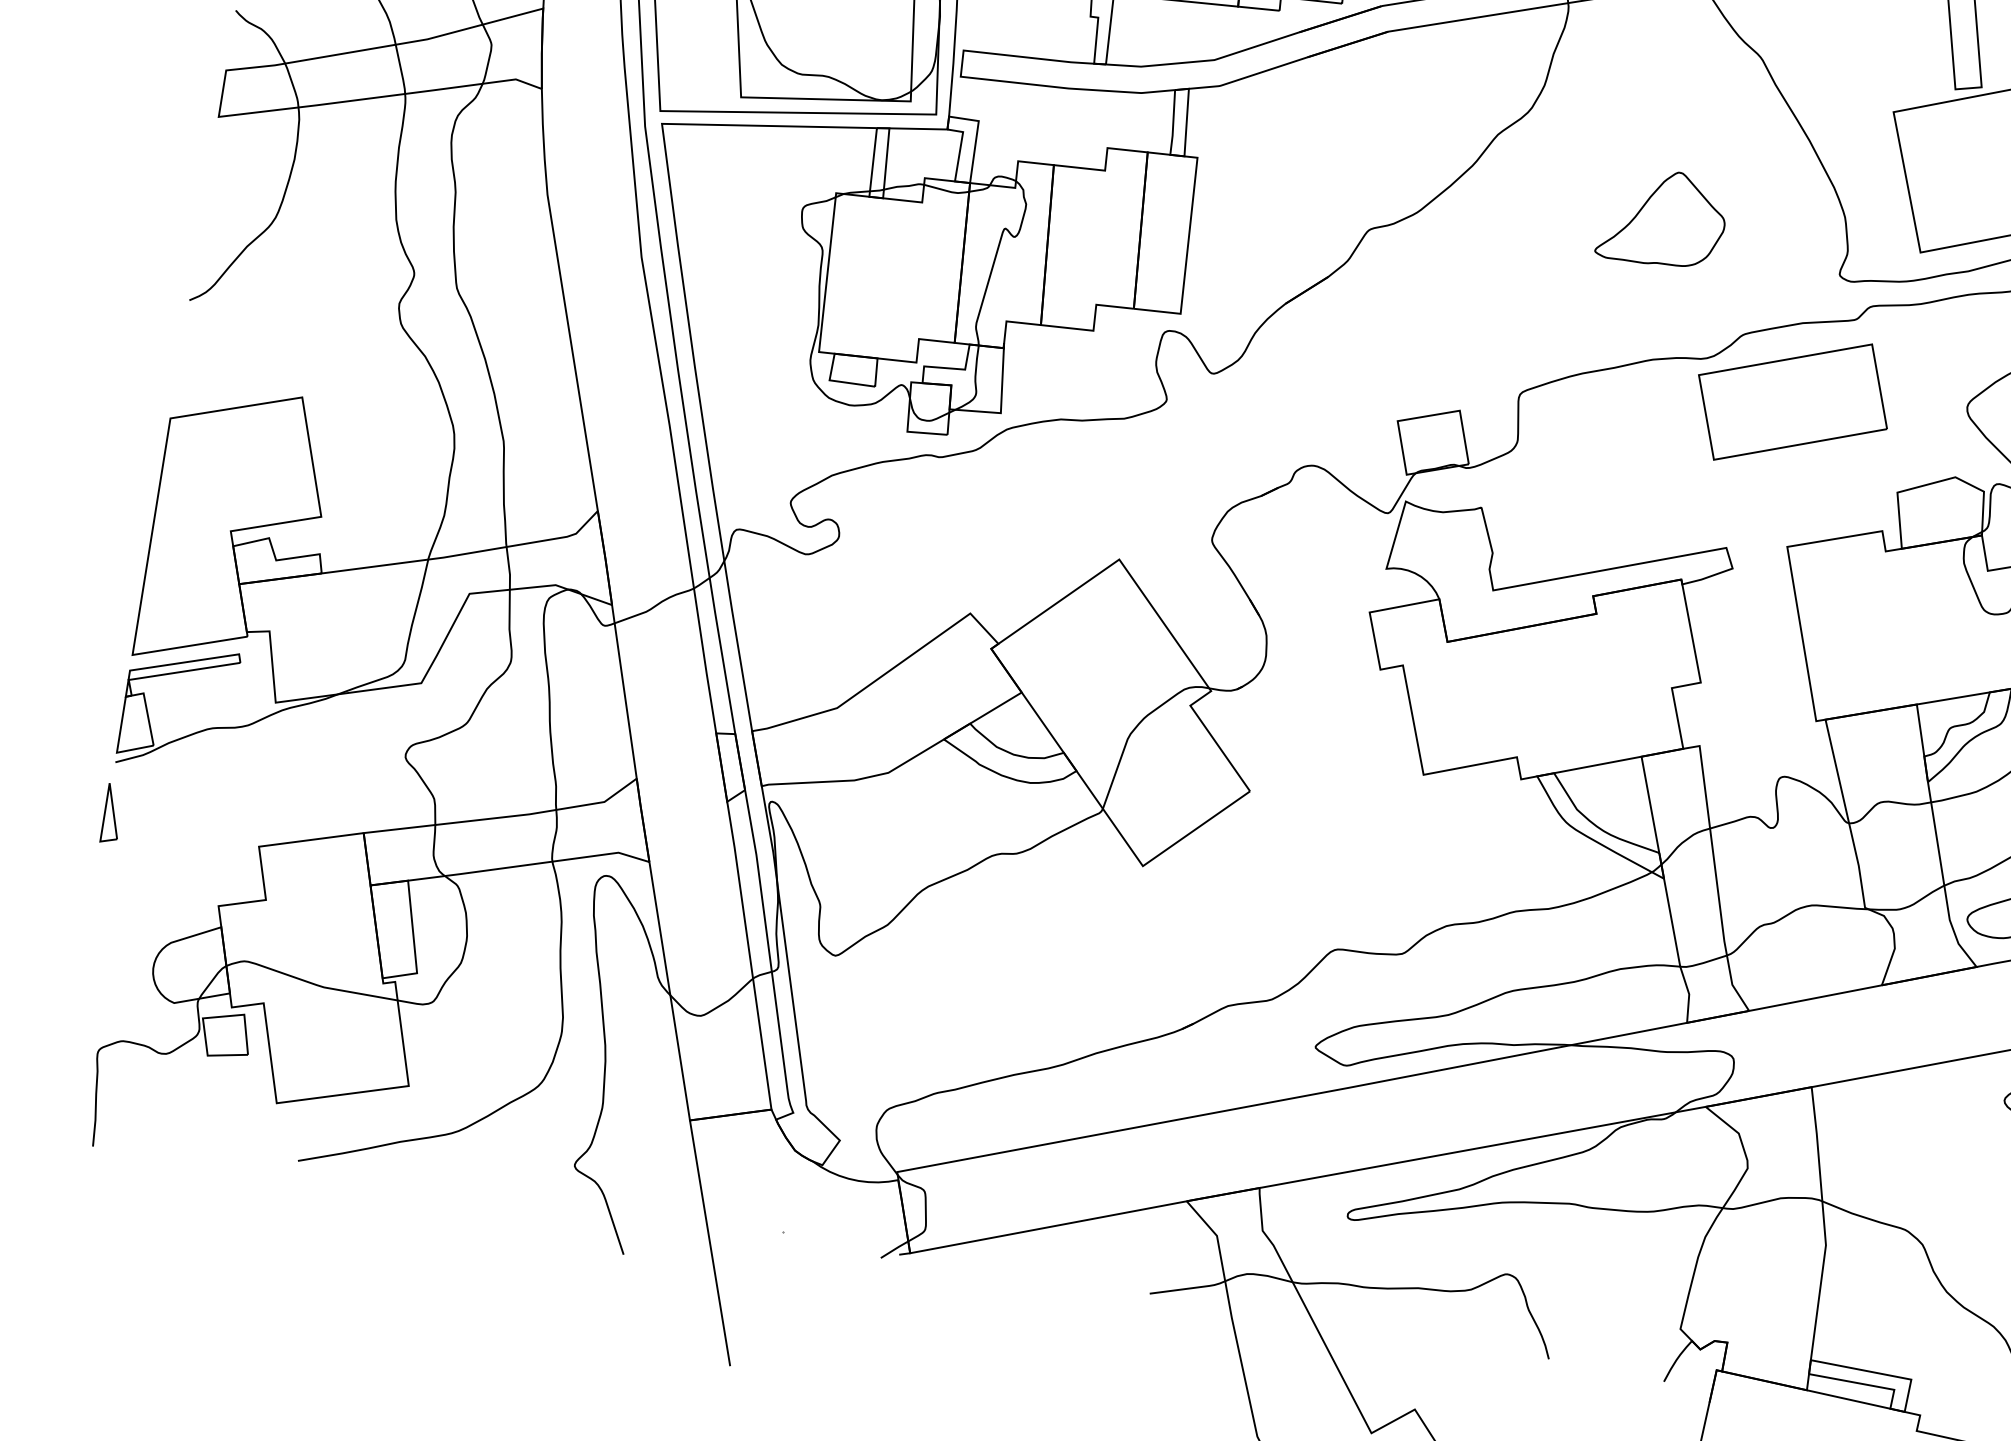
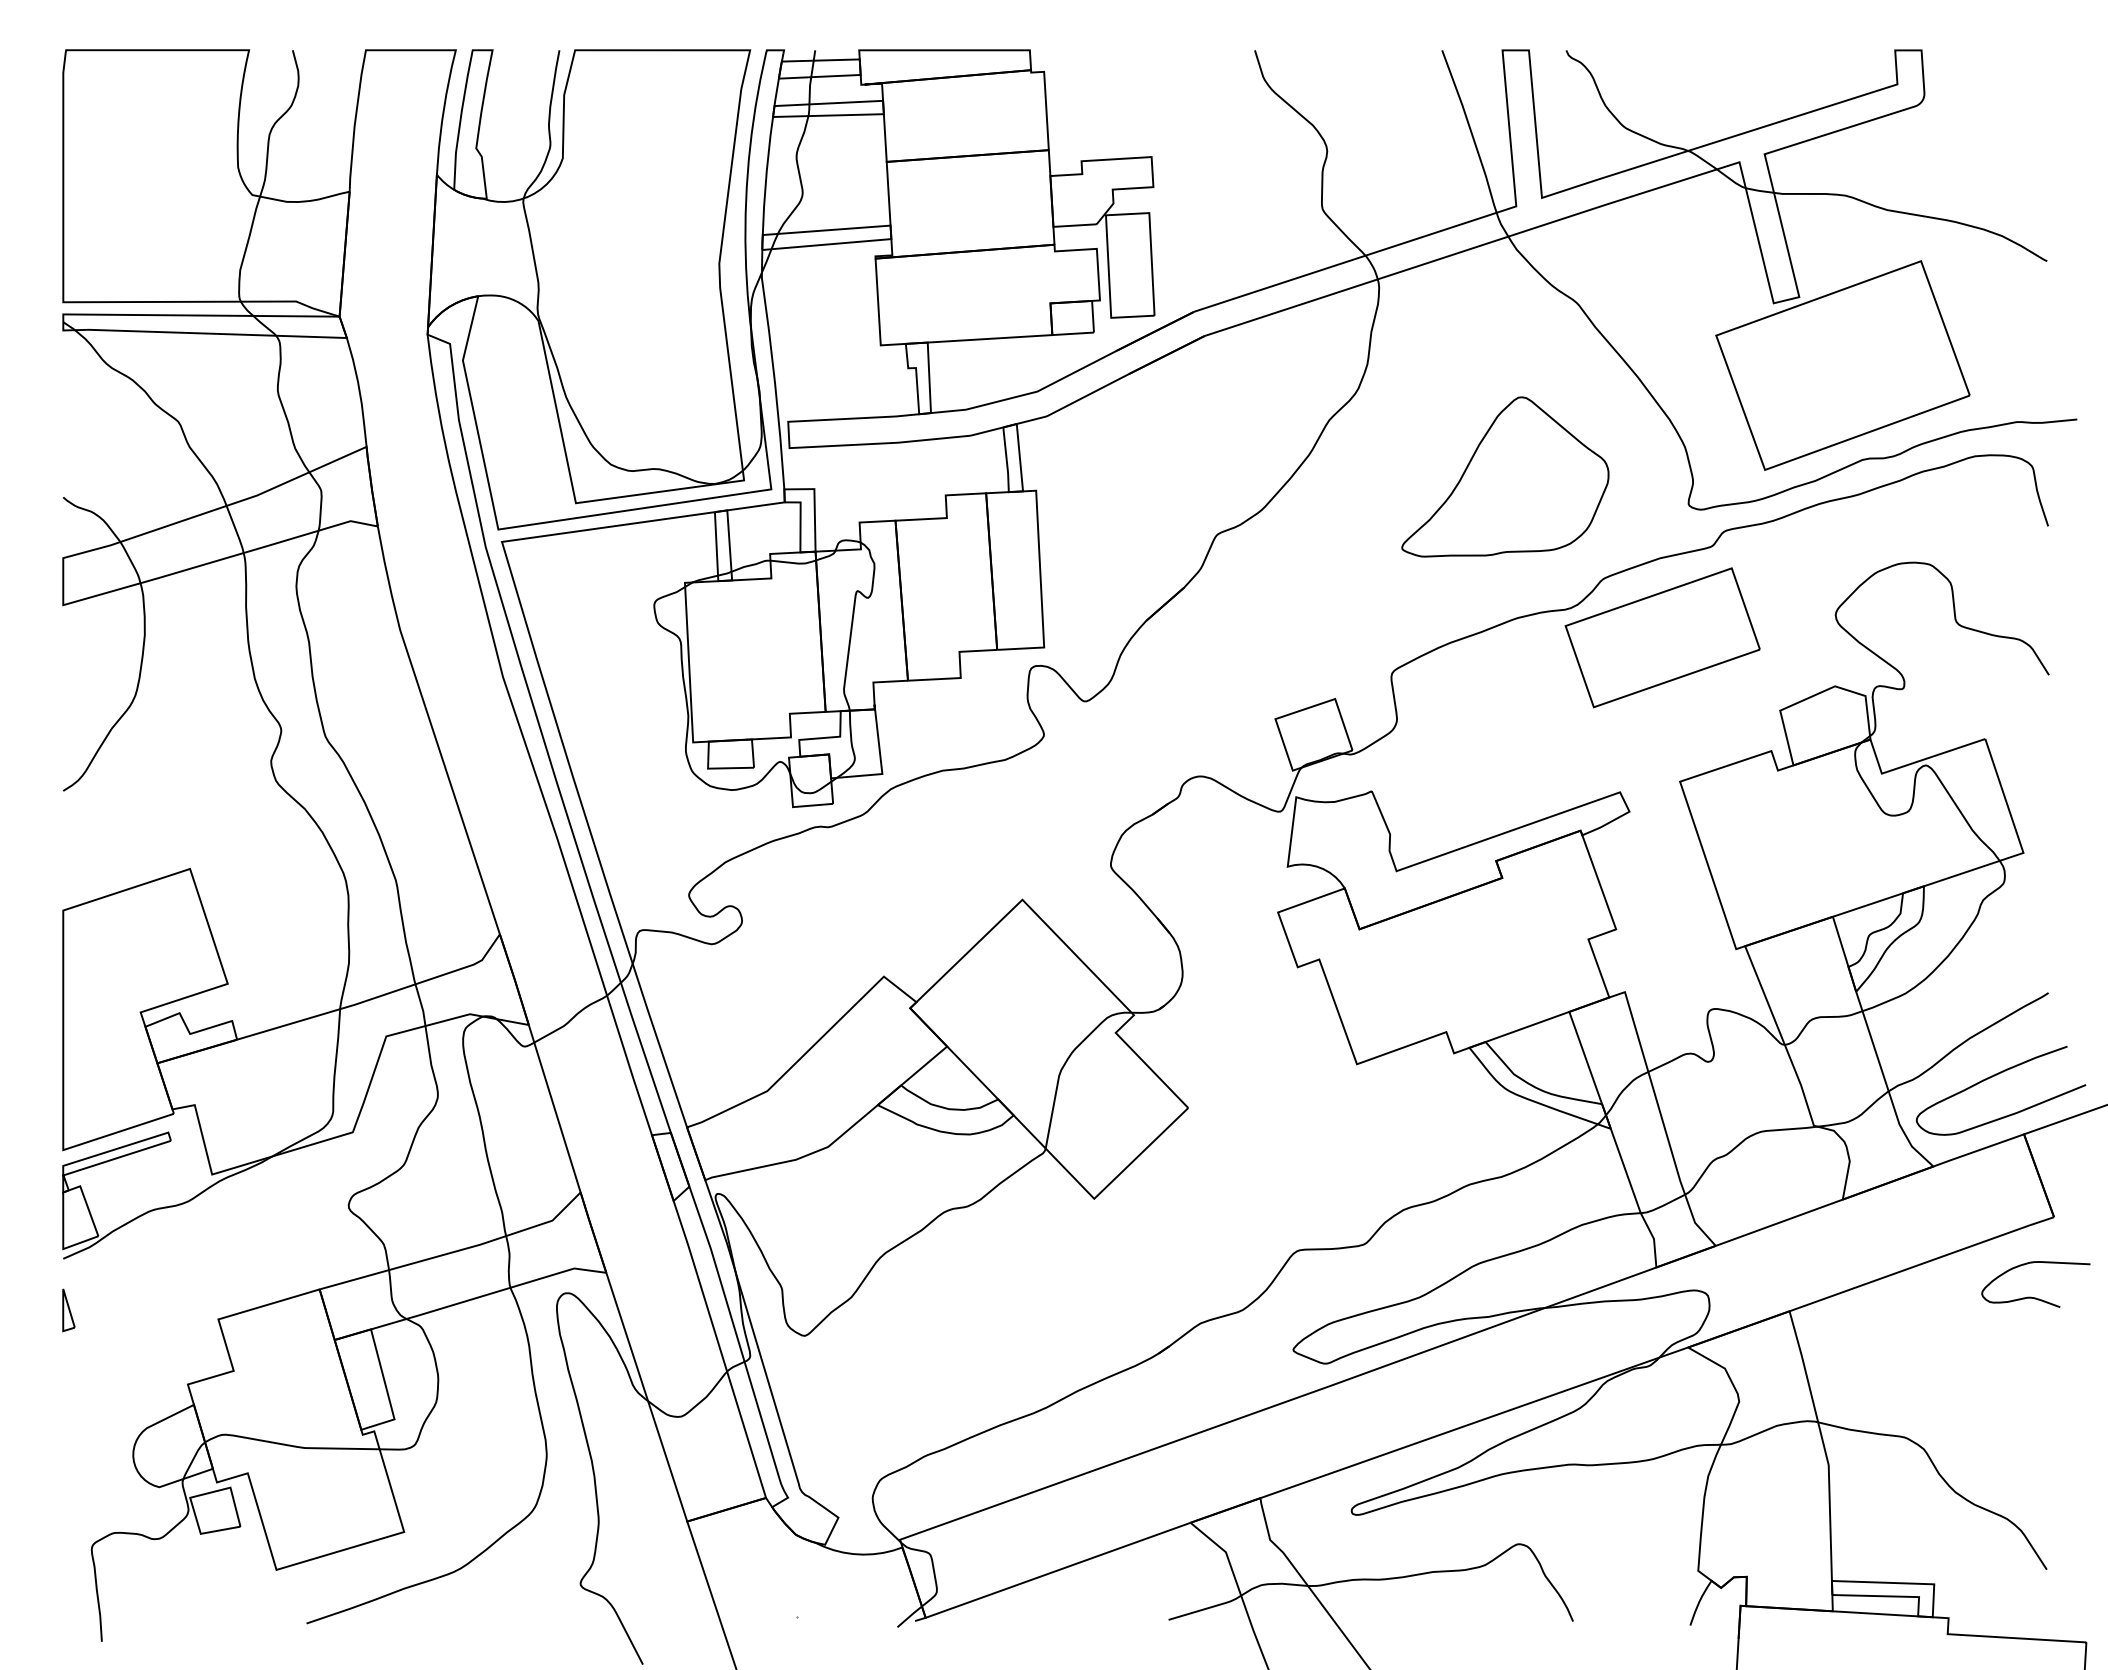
part: (1663, 217) -> (1505, 476), size x1.67
part: (112, 814) -> (68, 1310), size x0.71

